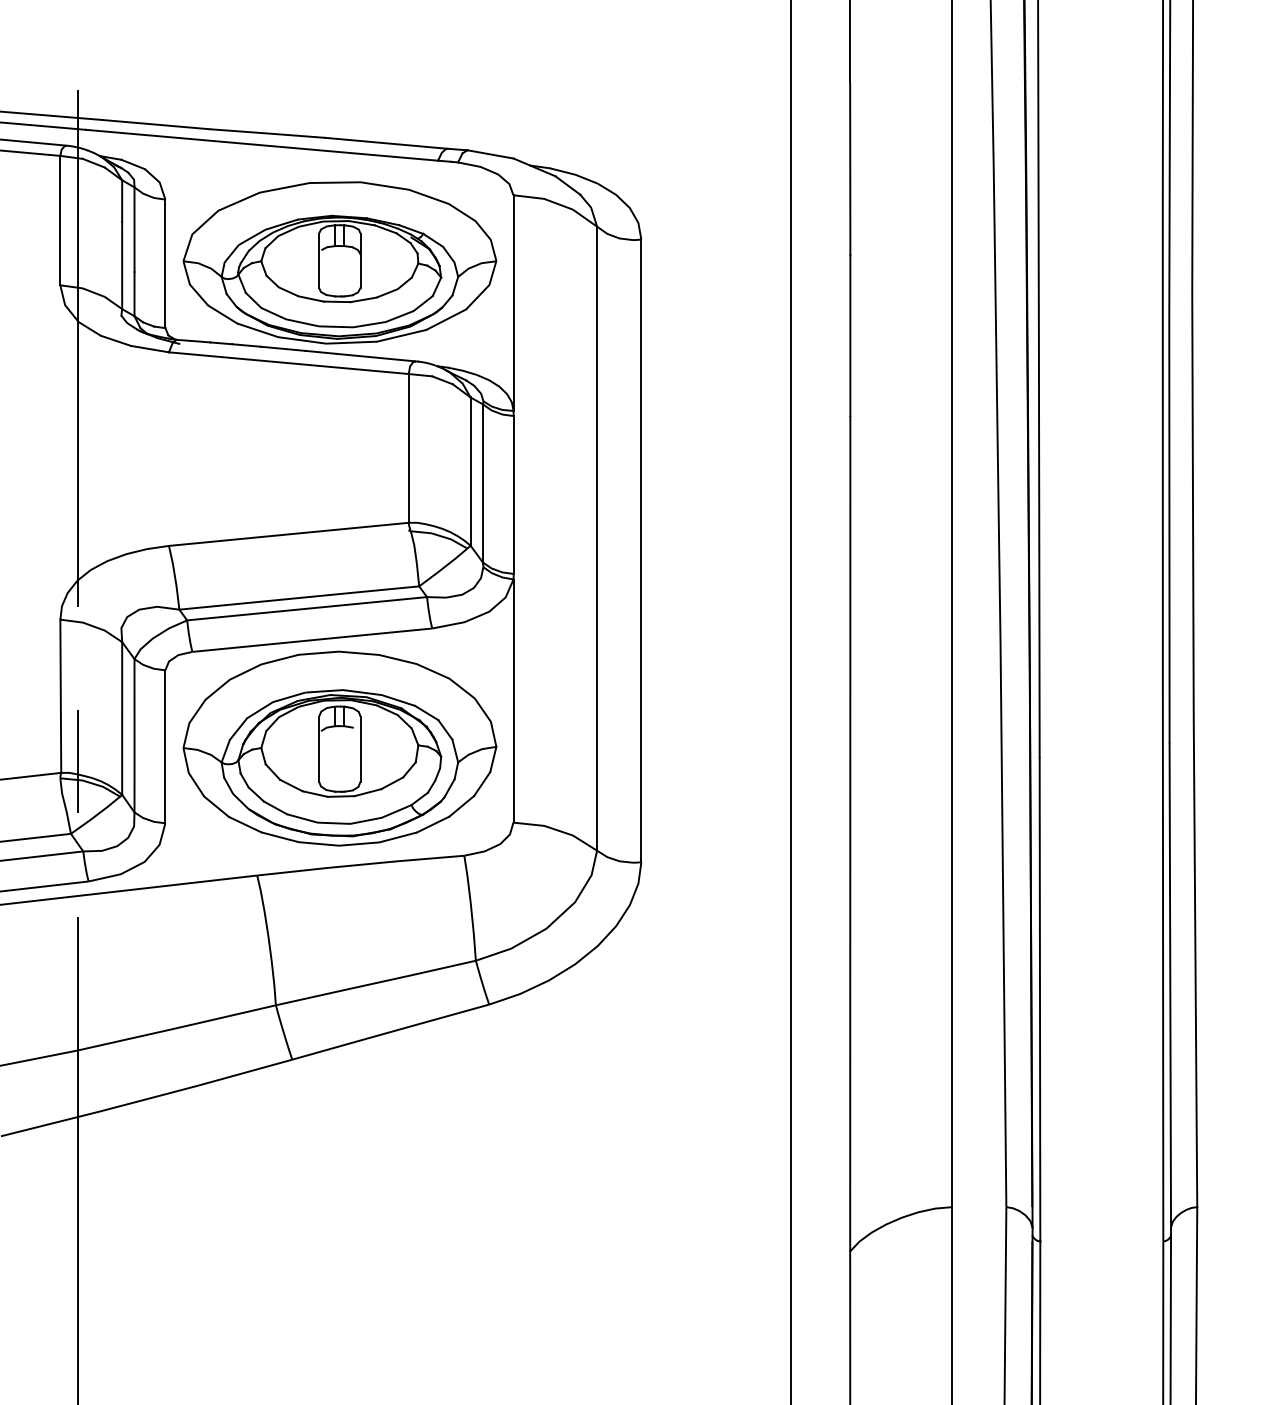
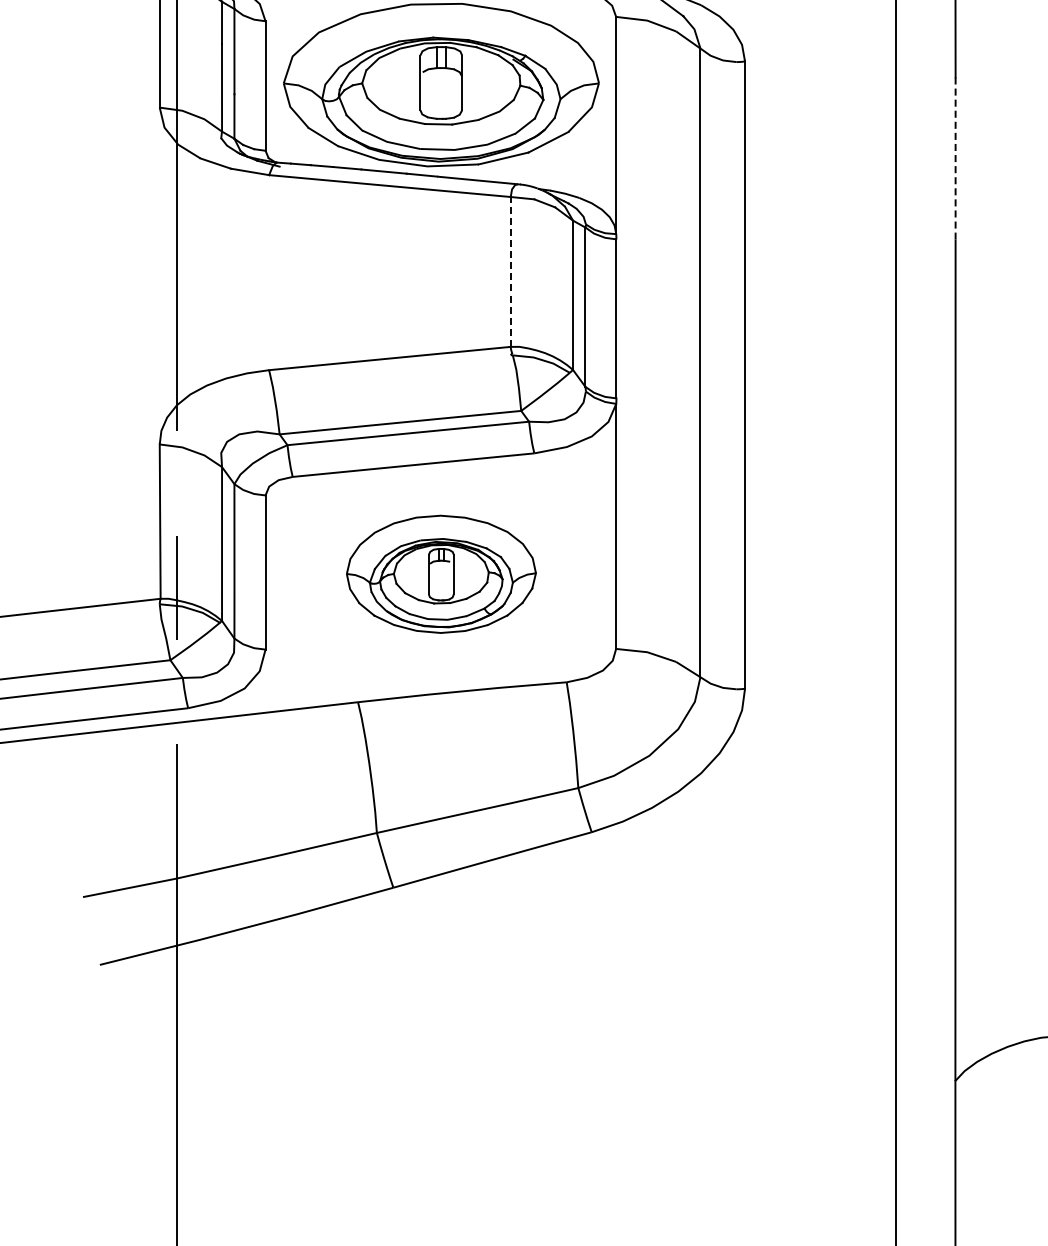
line: (850, 336) -> (955, 159), solid -> dashed
line: (408, 447) -> (510, 271), solid -> dashed
part: (339, 748) -> (440, 574), size x0.6

